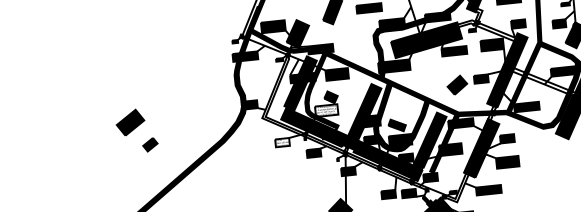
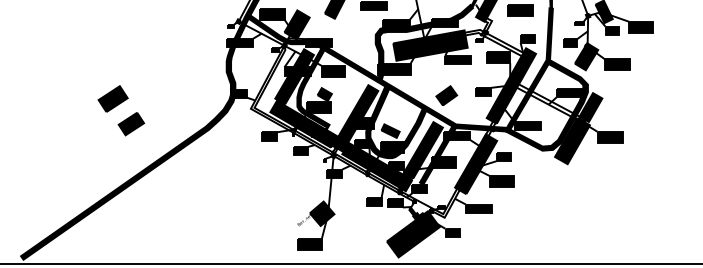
part: (457, 84) -> (446, 95), moved
fill: (326, 110) -> (318, 107), added
fill: (281, 142) -> (268, 136), added
part: (150, 145) -> (131, 124), size x1.67

